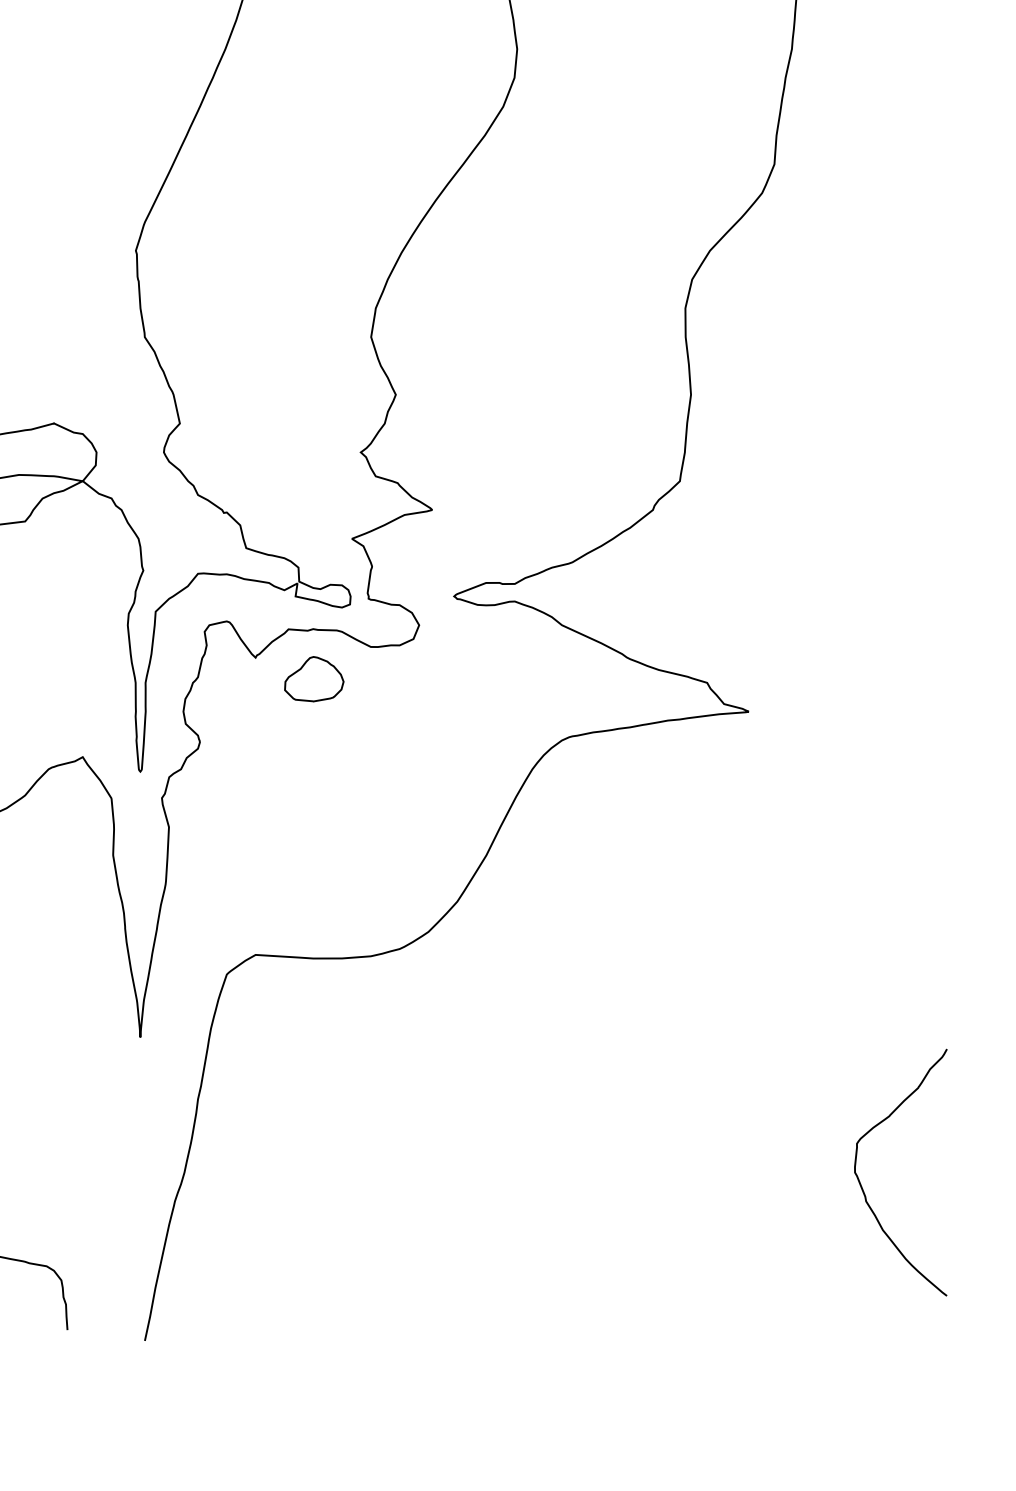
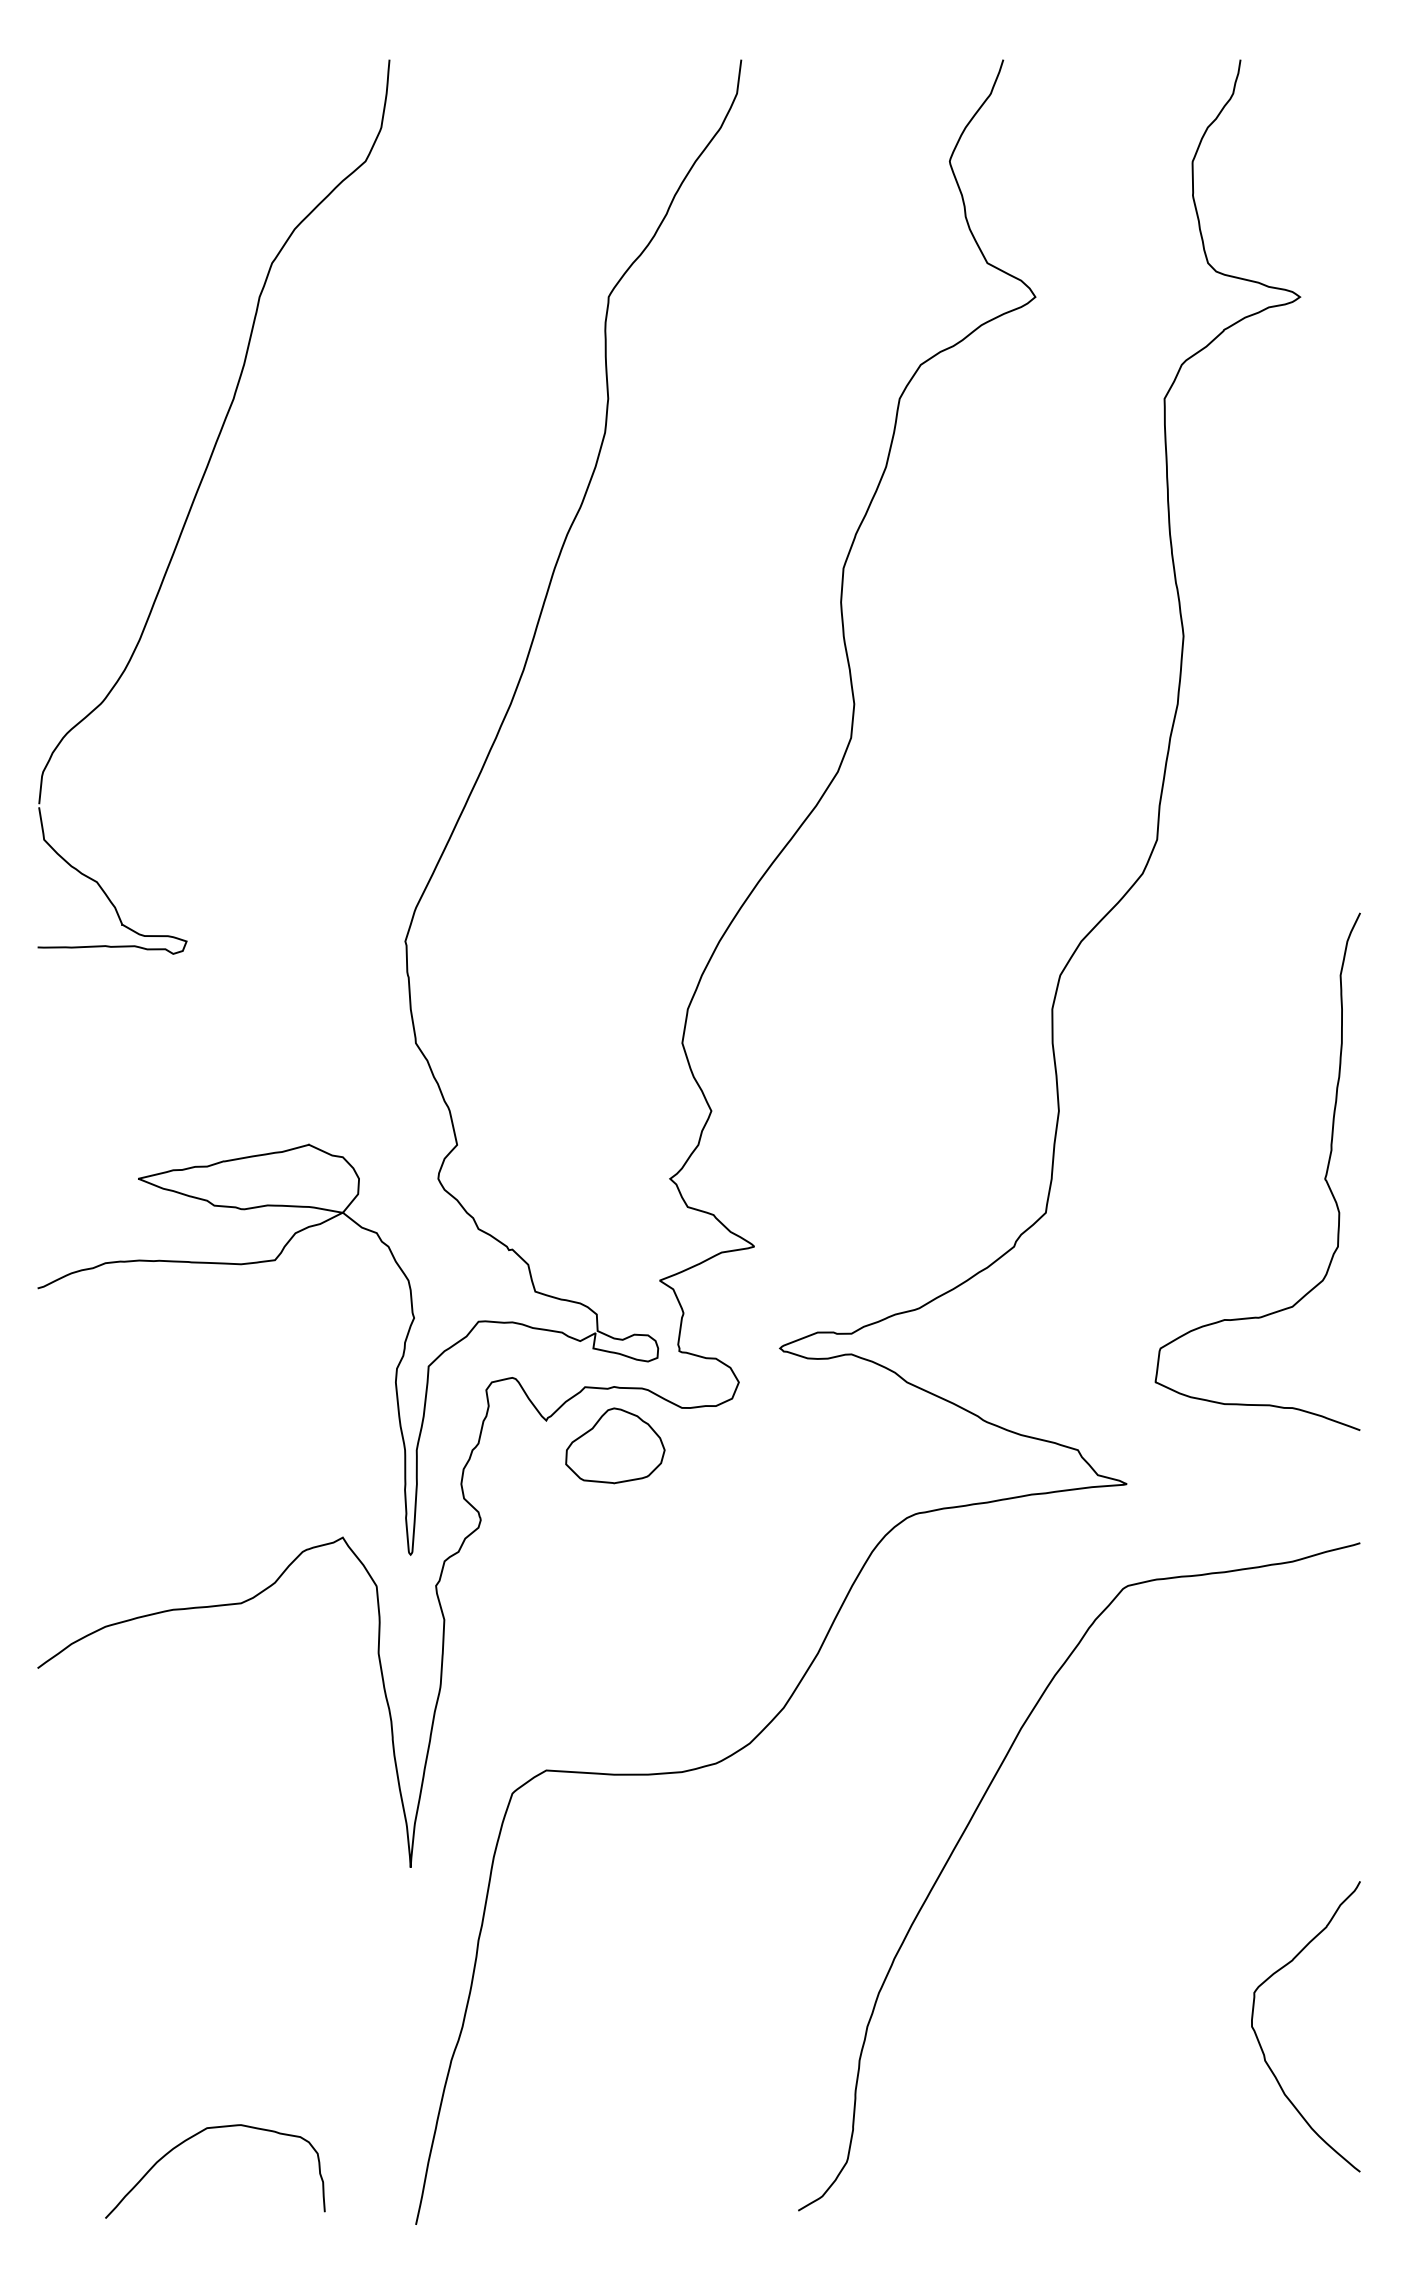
curve: (916, 451) -> (1324, 1177), added
part: (314, 678) -> (615, 1445), size x1.43
curve: (619, 993) -> (974, 1815), added

